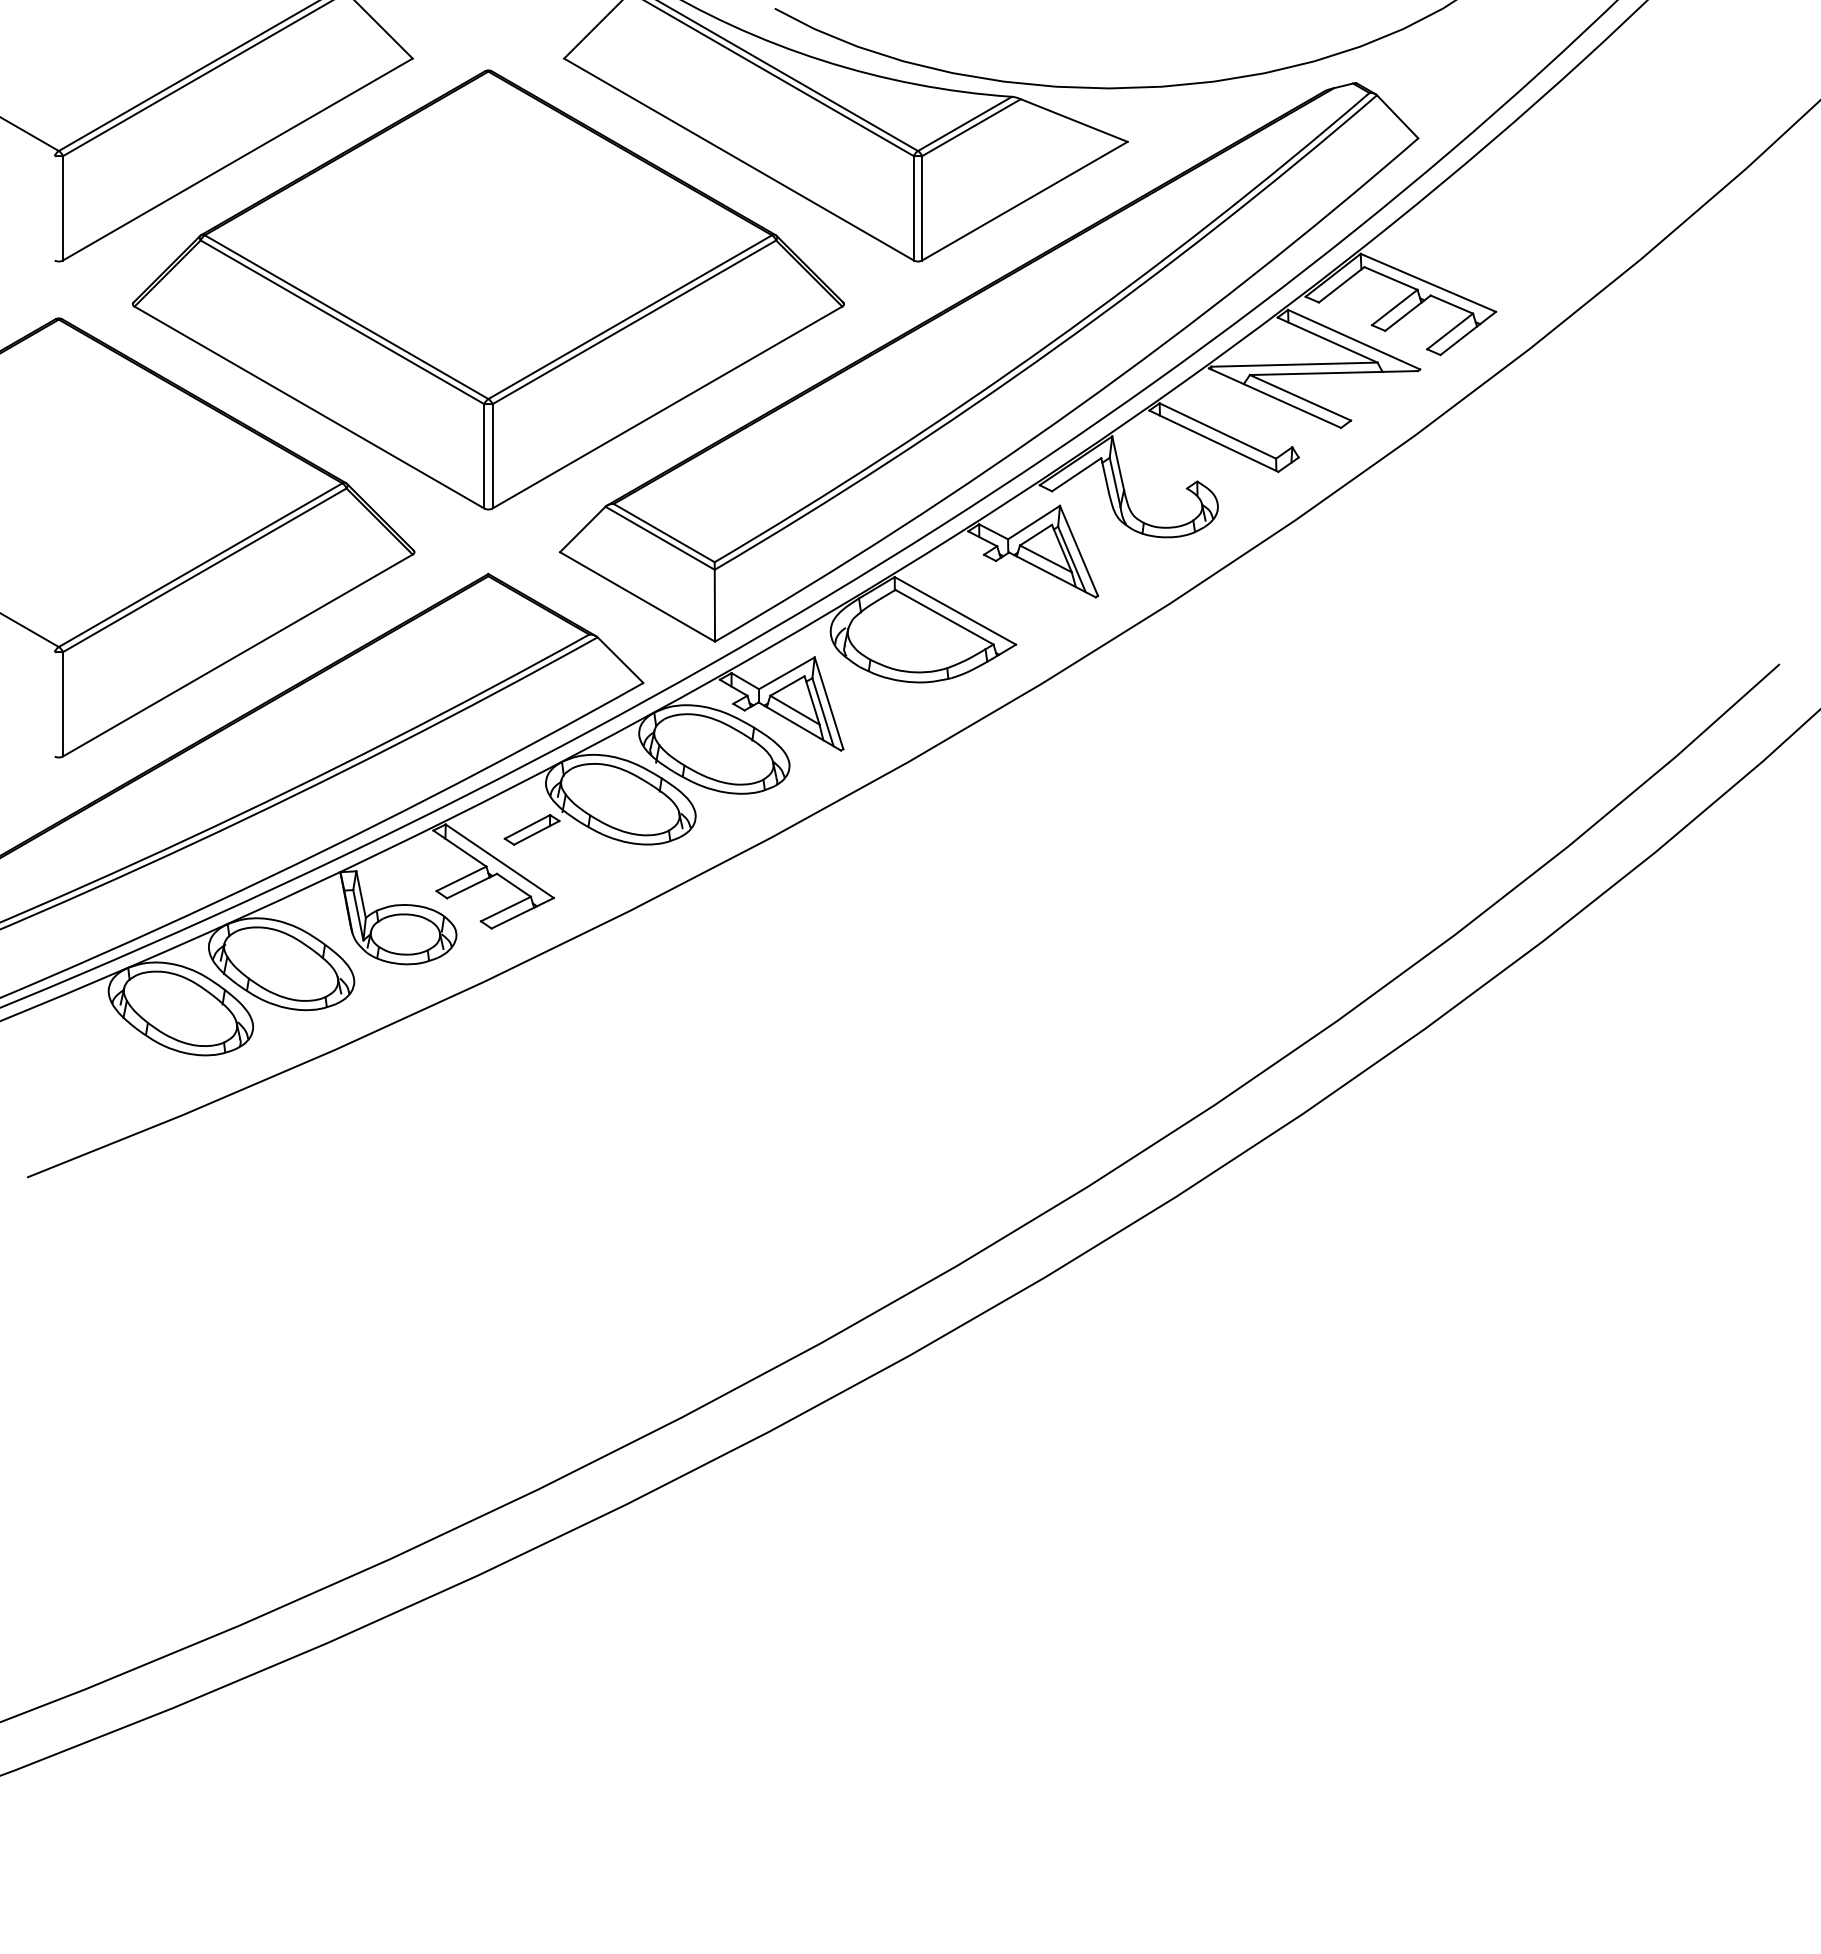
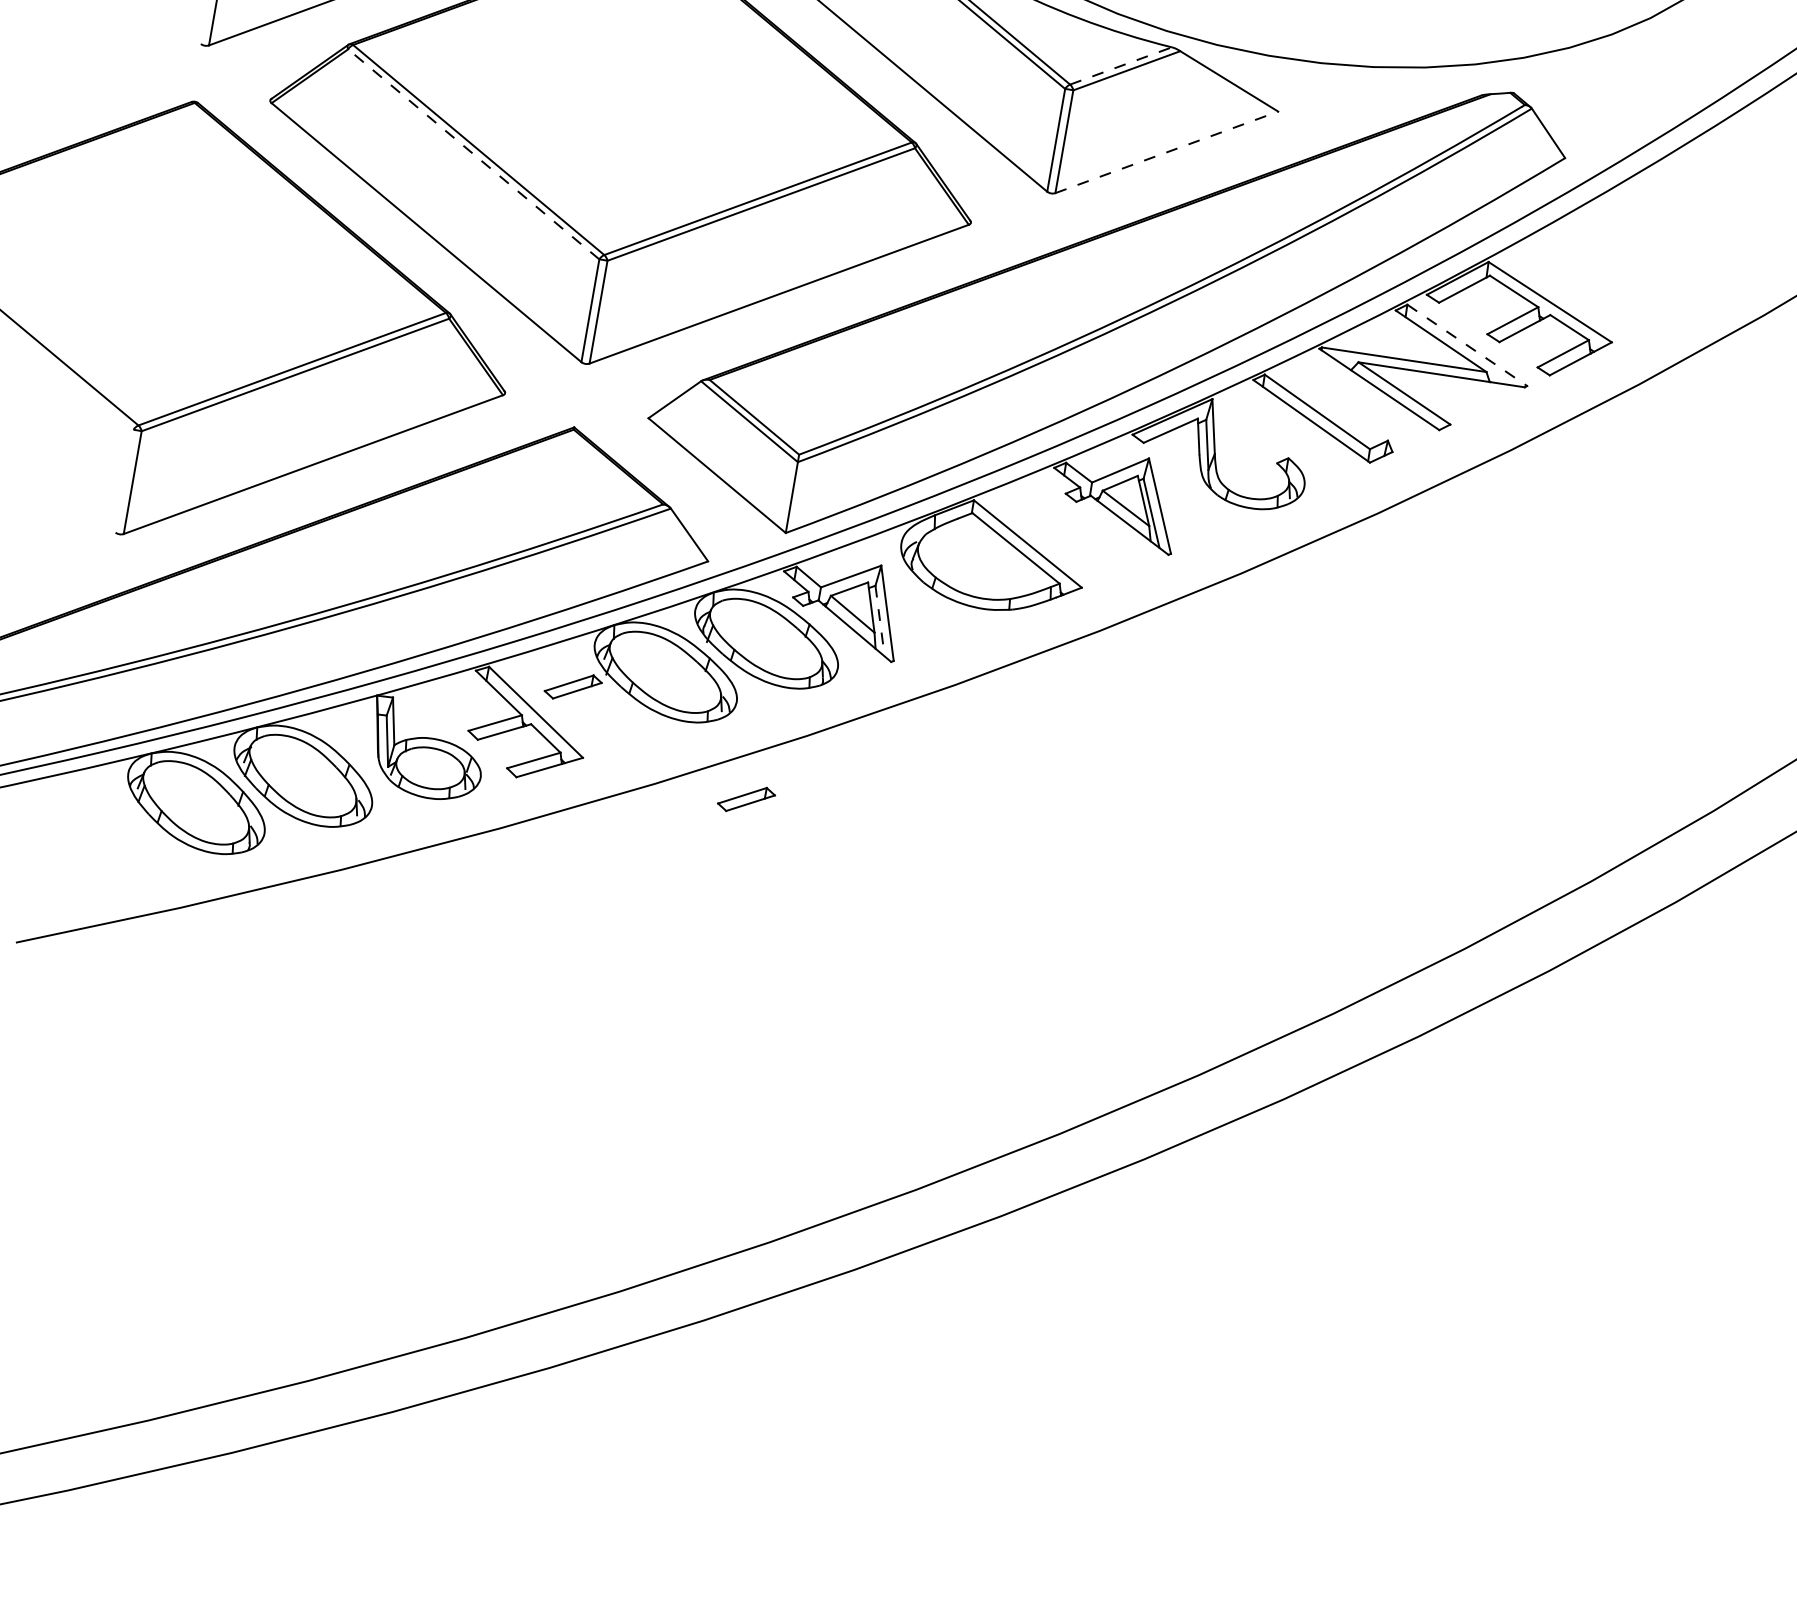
line: (965, 123) -> (1121, 65), solid -> dashed
line: (1024, 201) -> (1166, 152), solid -> dashed
line: (342, 322) -> (473, 154), solid -> dashed
line: (1354, 339) -> (1467, 345), solid -> dashed
line: (823, 712) -> (880, 621), solid -> dashed
part: (721, 910) -> (745, 798), added

